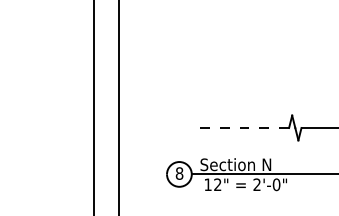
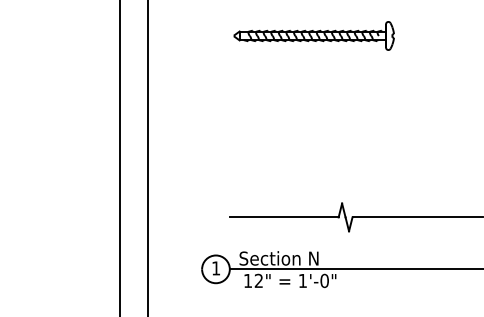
line: (239, 128) -> (283, 217), dashed -> solid
text: (179, 173) -> (216, 268), 8 -> 1
text: (256, 184) -> (302, 280), 2'-0" -> 1'-0"

